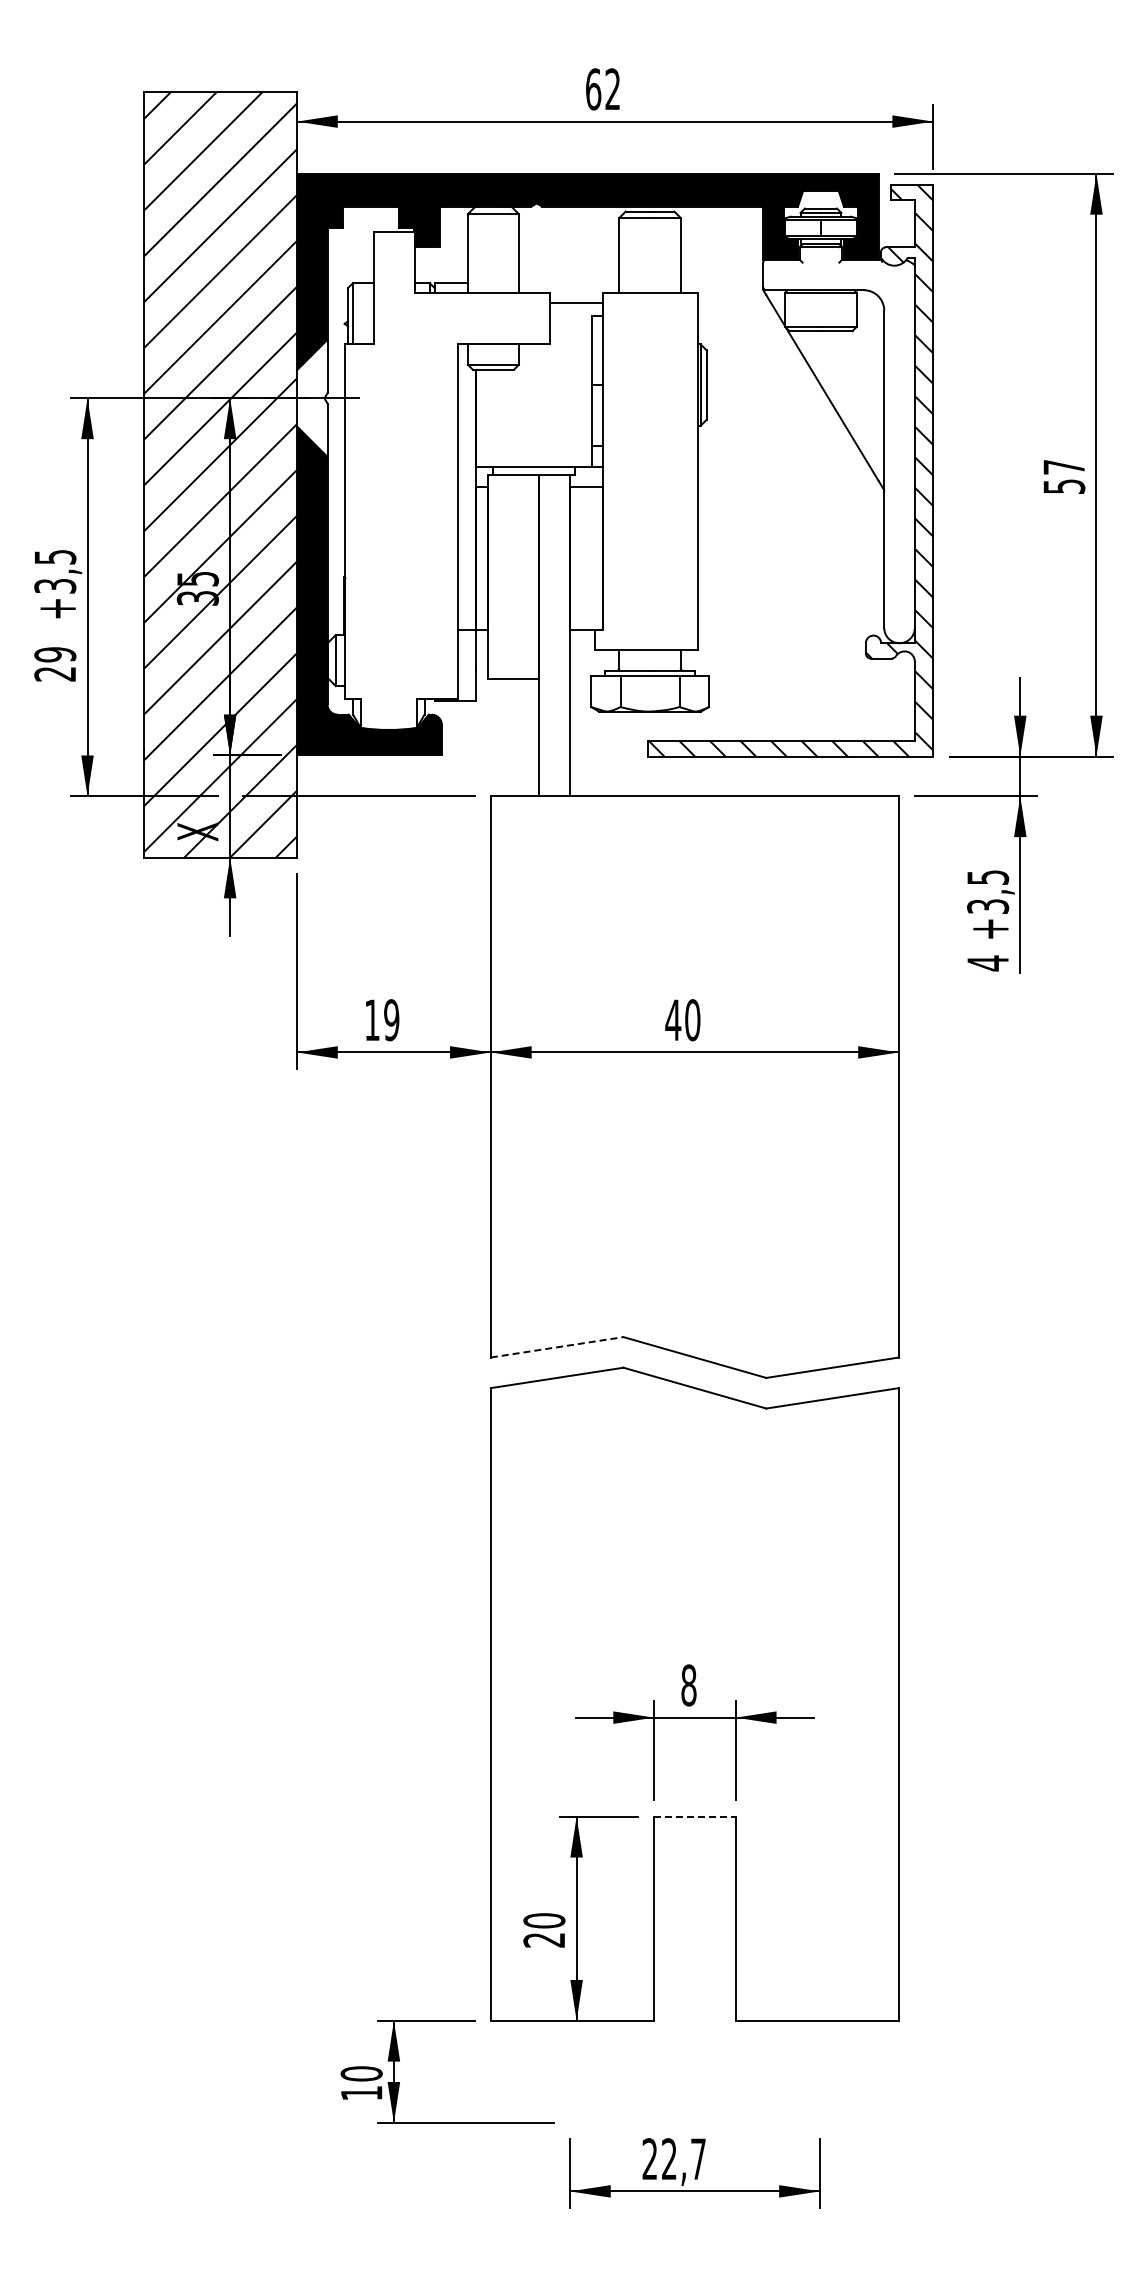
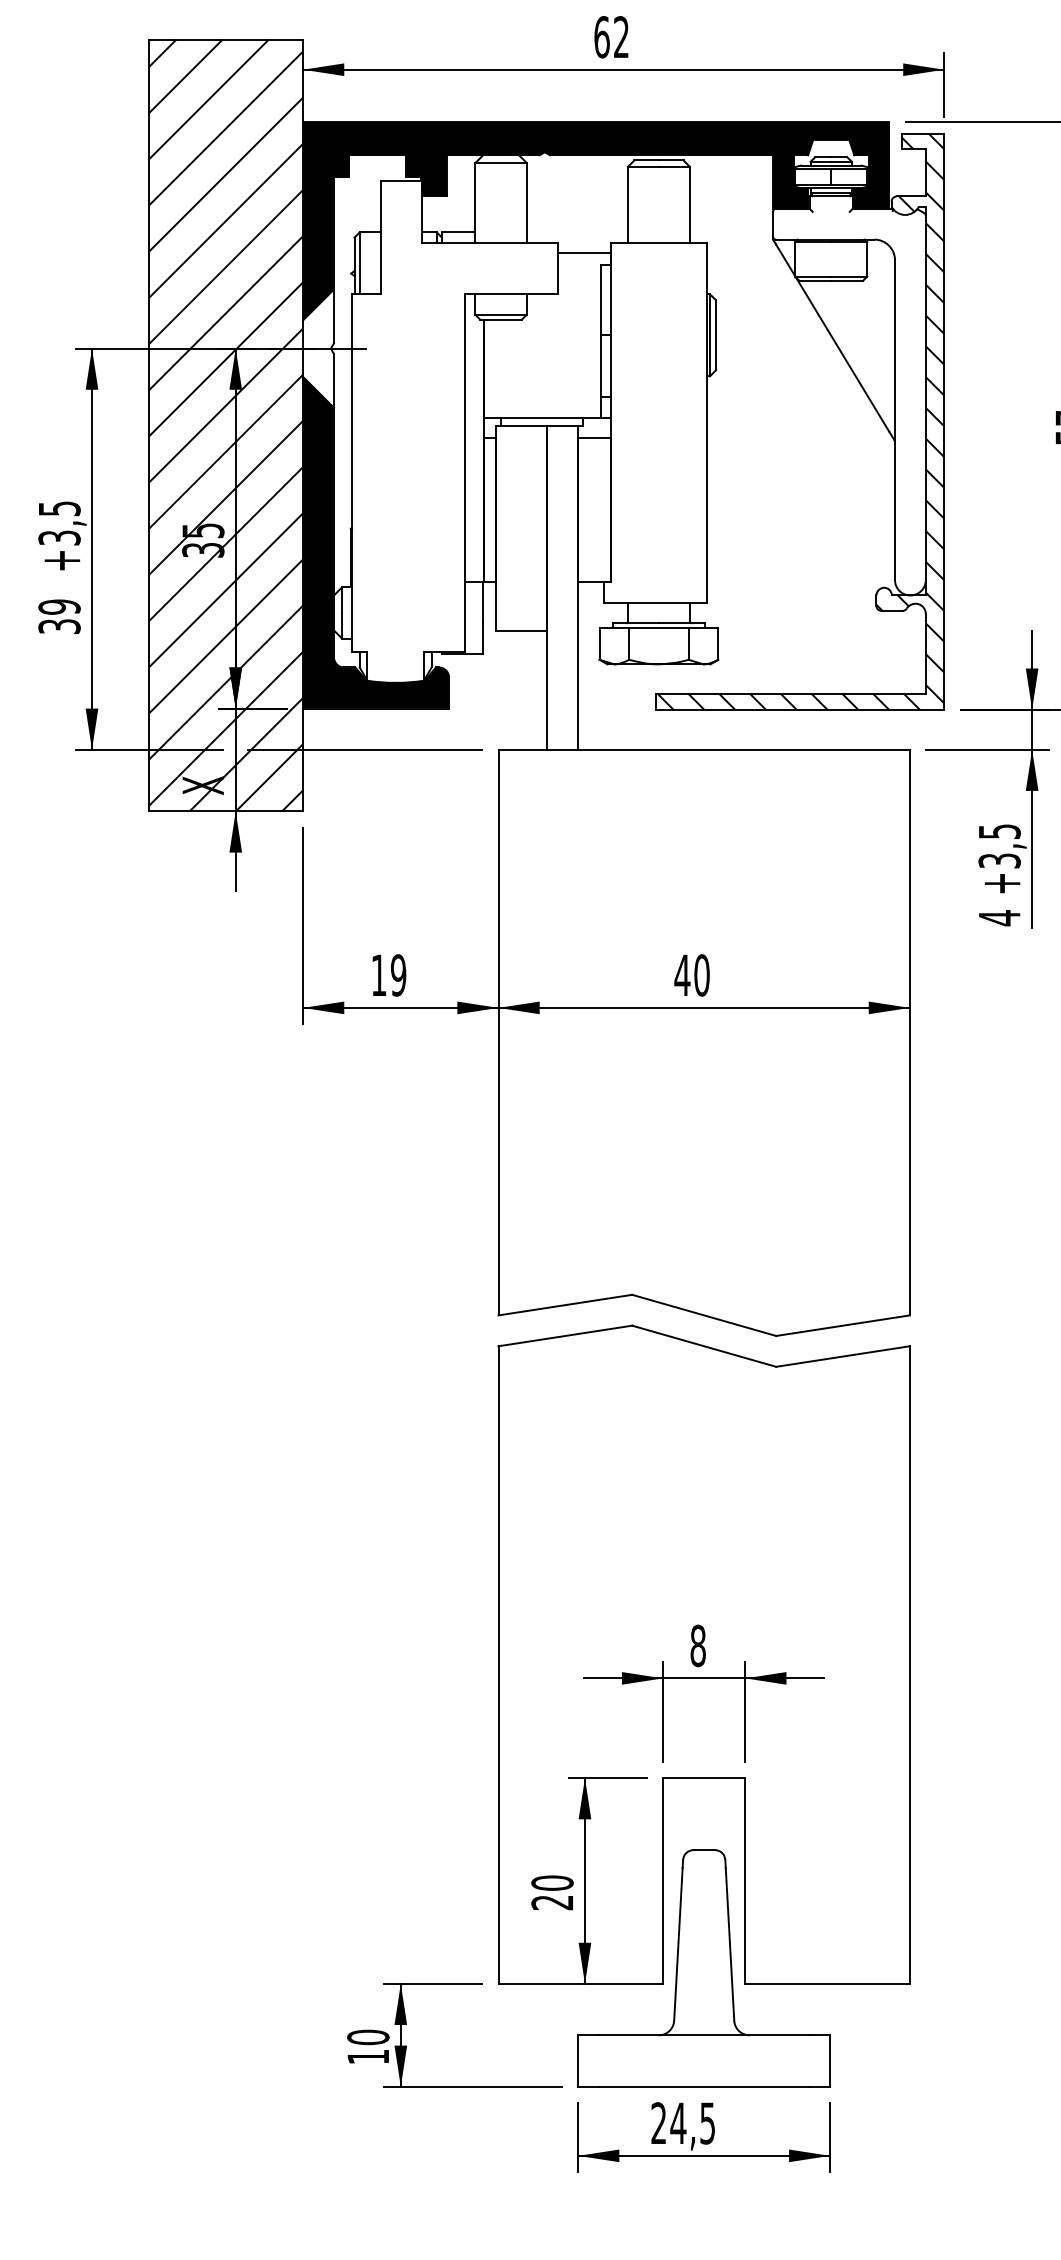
text: (55, 674) -> (59, 626), 29 -> 39
line: (557, 1347) -> (565, 1305), dashed -> solid
line: (694, 1816) -> (703, 1778), dashed -> solid
part: (694, 2005) -> (703, 1968), added
text: (683, 2159) -> (692, 2123), 22,7 -> 24,5

